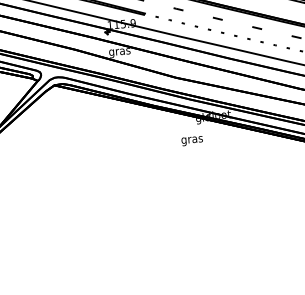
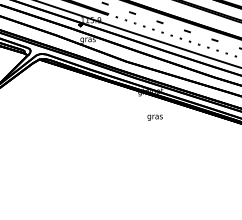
text: (191, 140) -> (154, 117), moved

